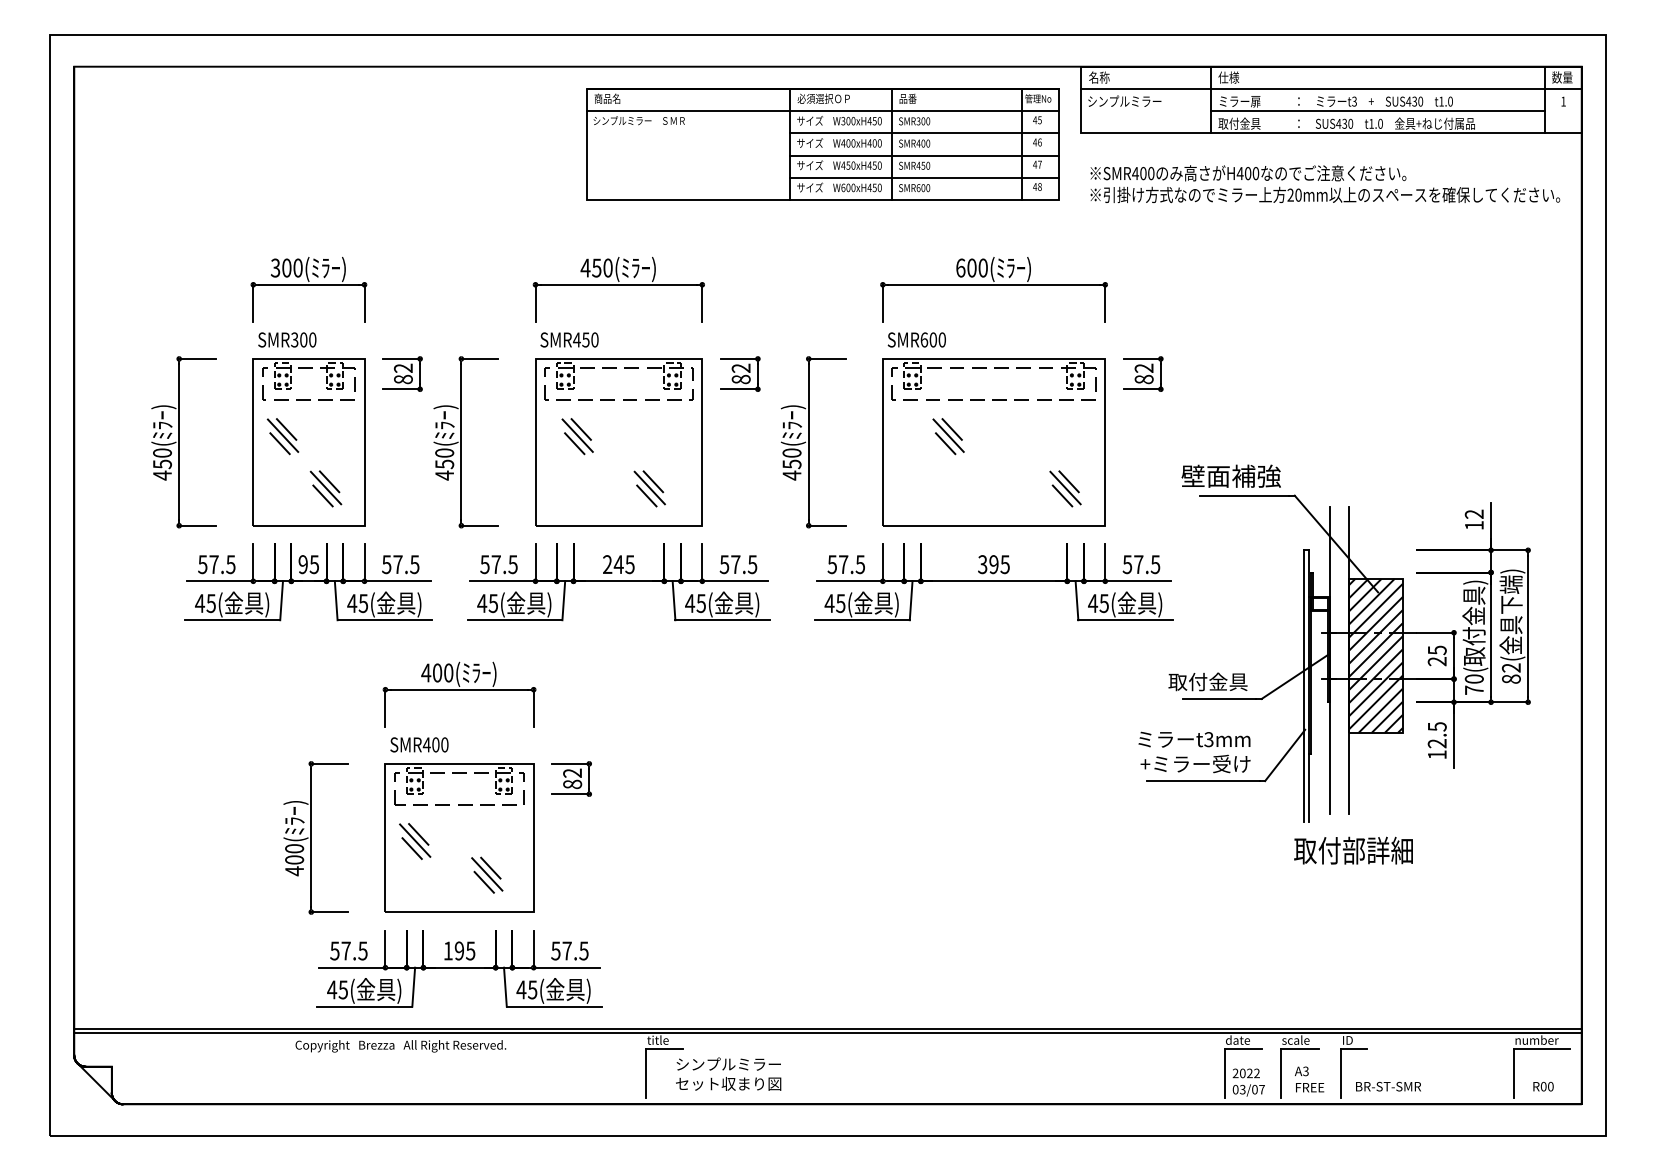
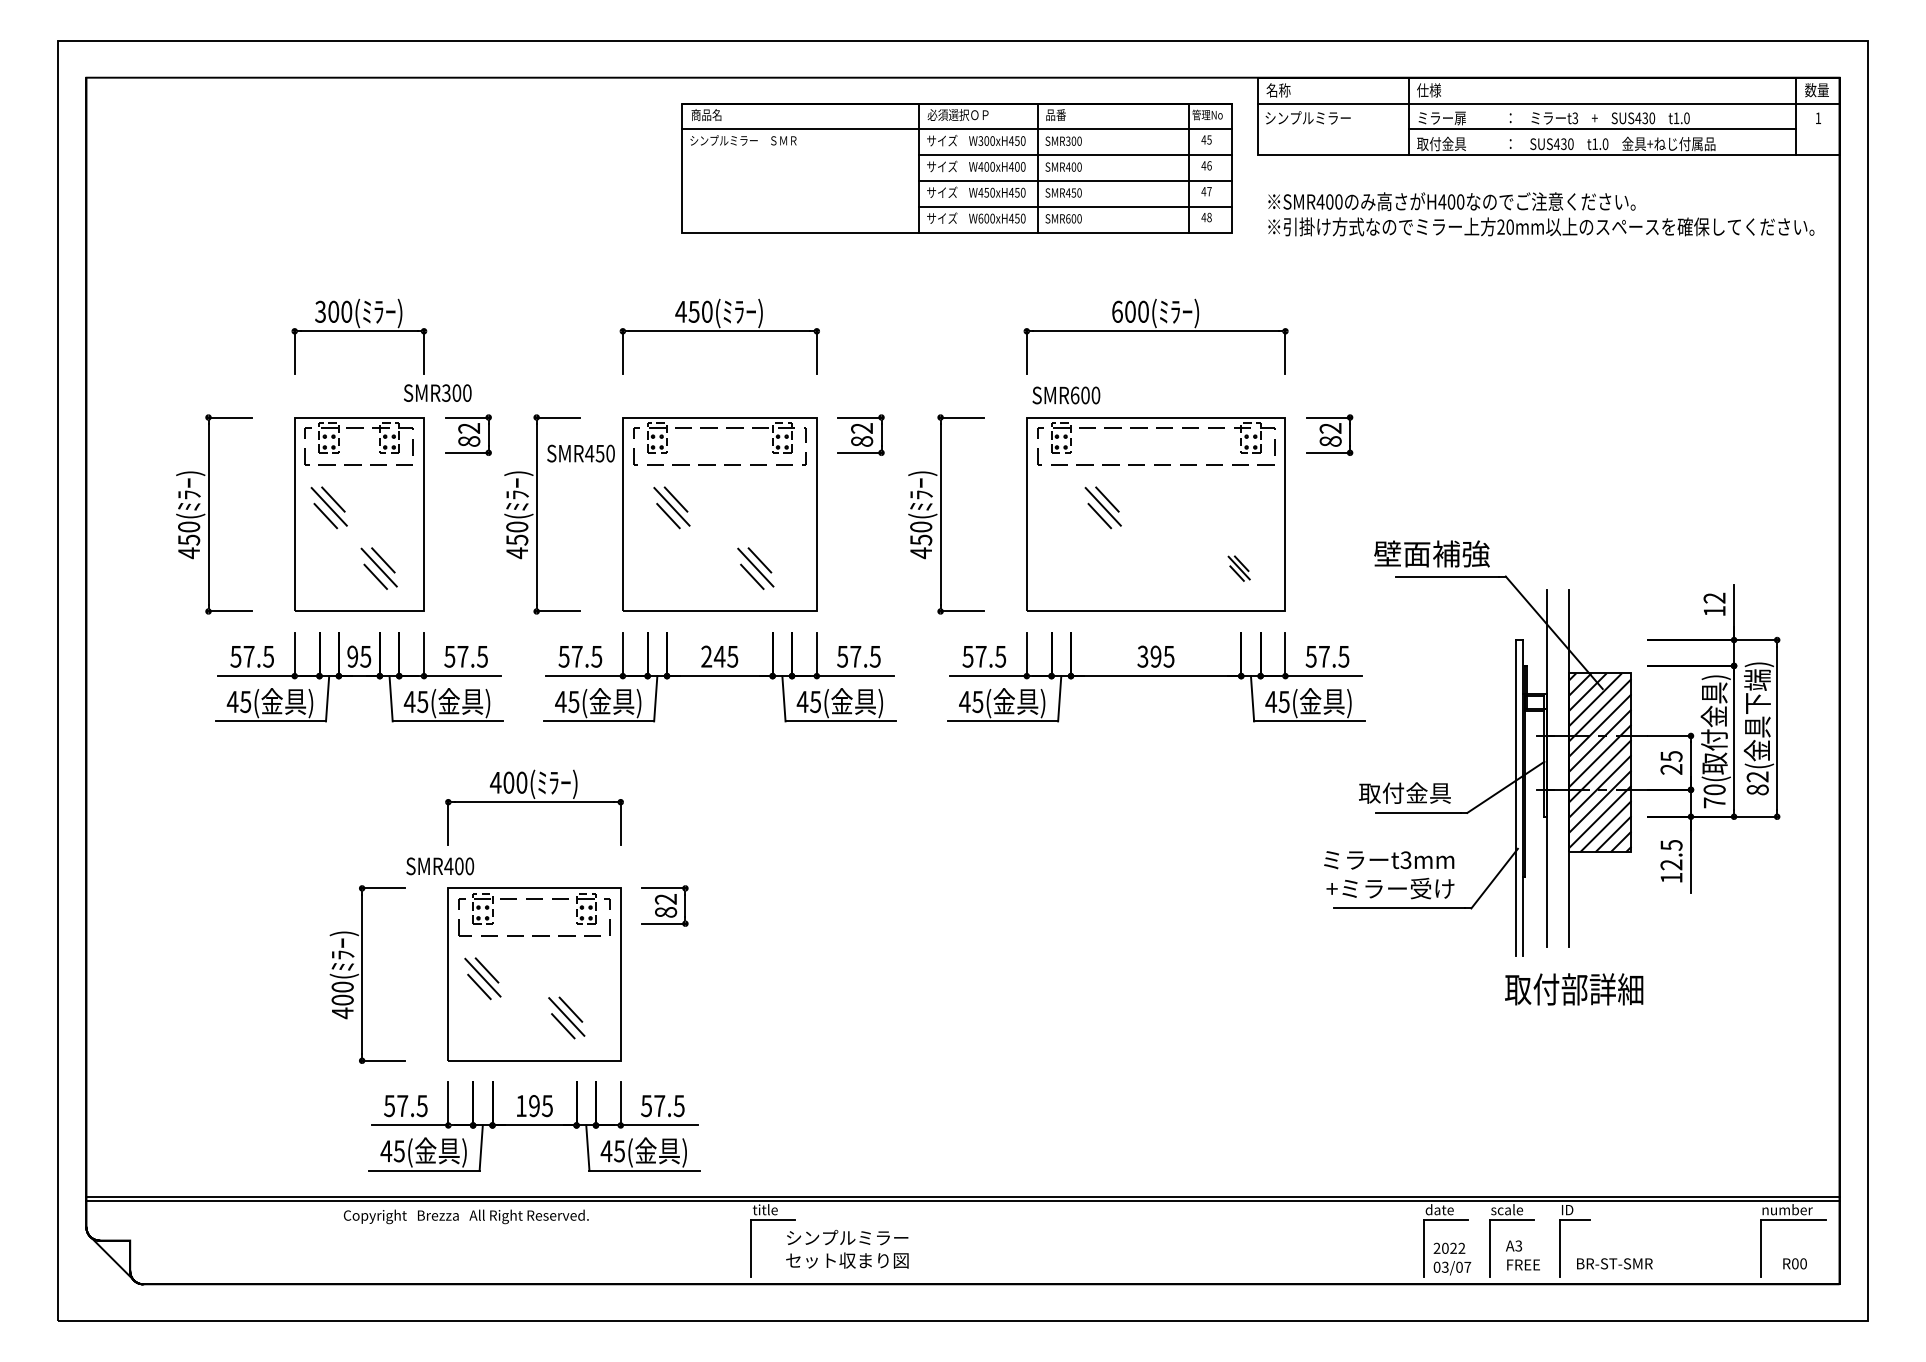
text: (287, 339) -> (437, 392), moved
text: (569, 339) -> (580, 453), moved
part: (1065, 488) -> (1239, 568), size x0.6
text: (419, 744) -> (440, 865), moved

